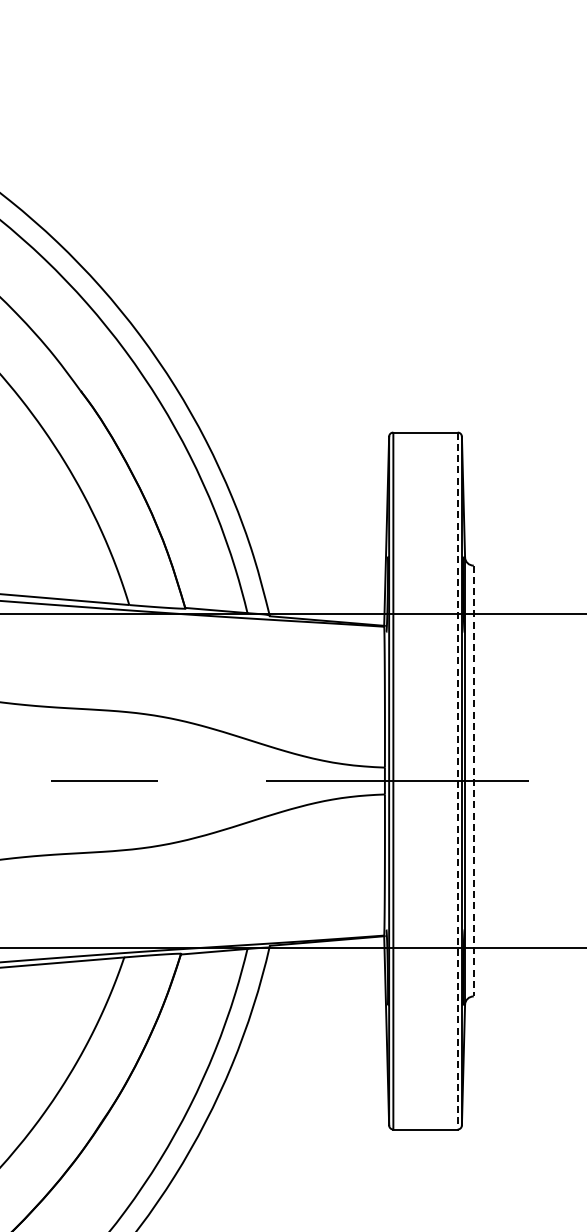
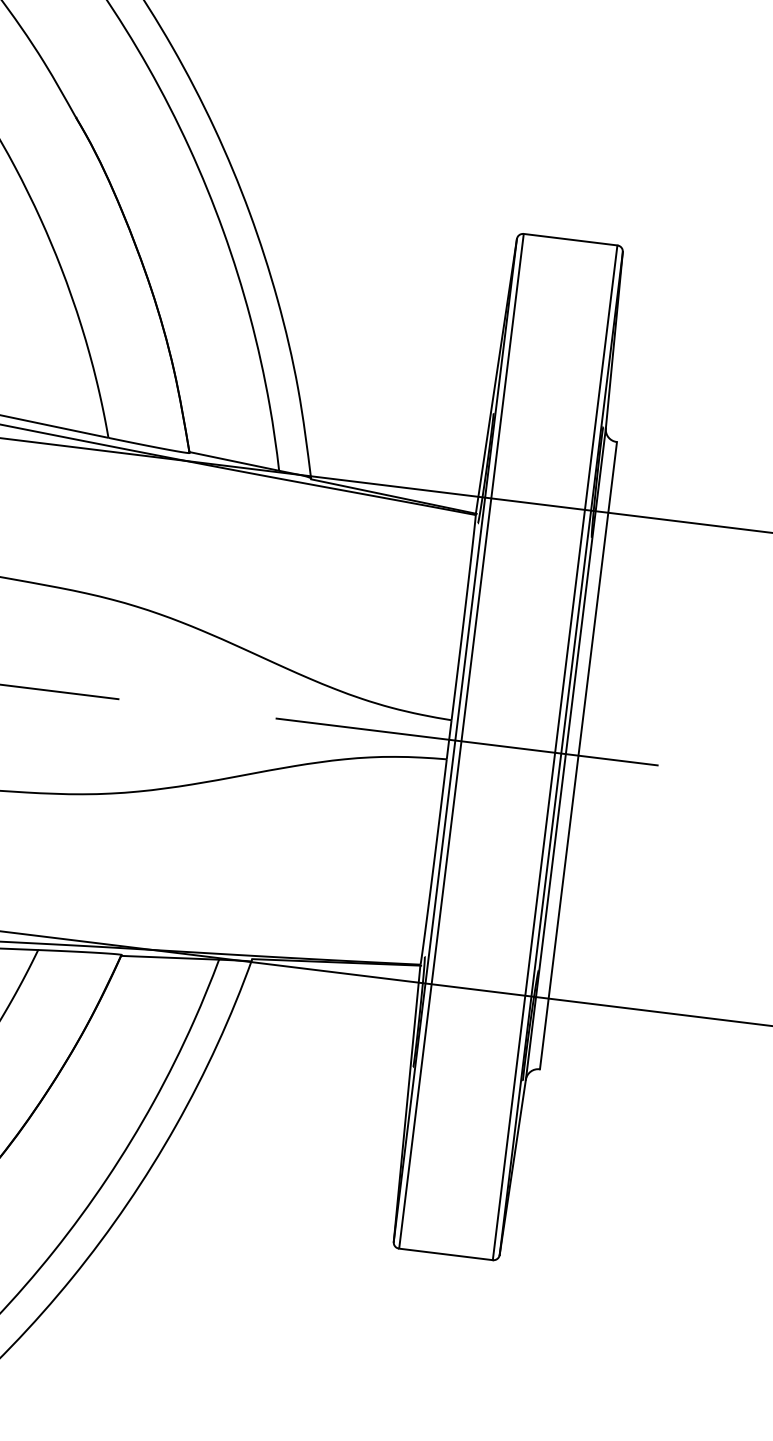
line: (457, 781) -> (554, 753), dashed -> solid
line: (473, 781) -> (578, 756), dashed -> solid

